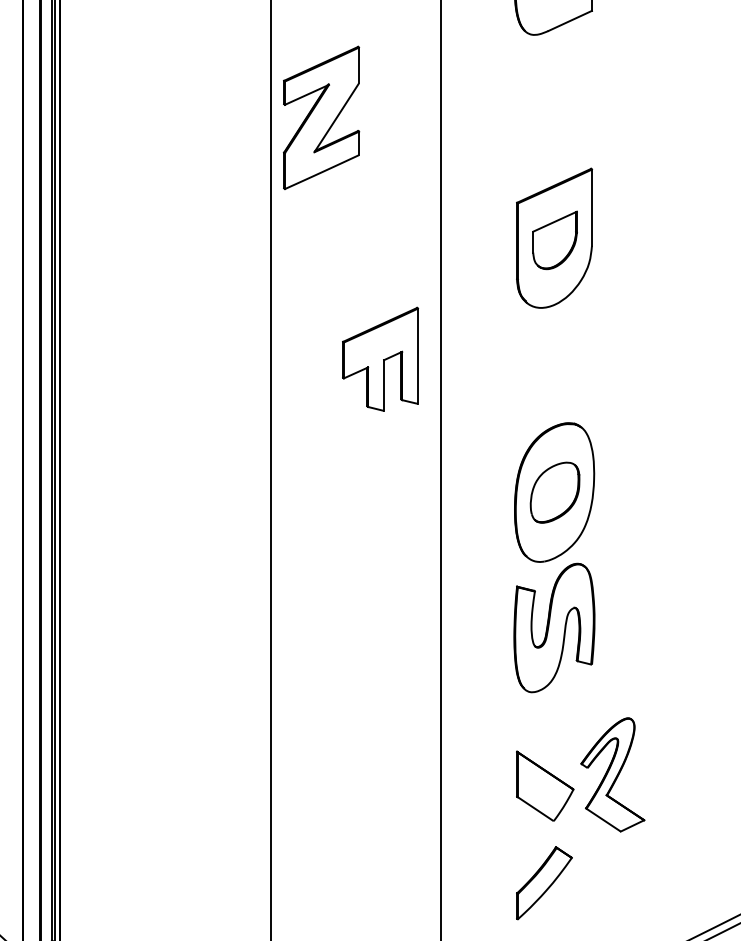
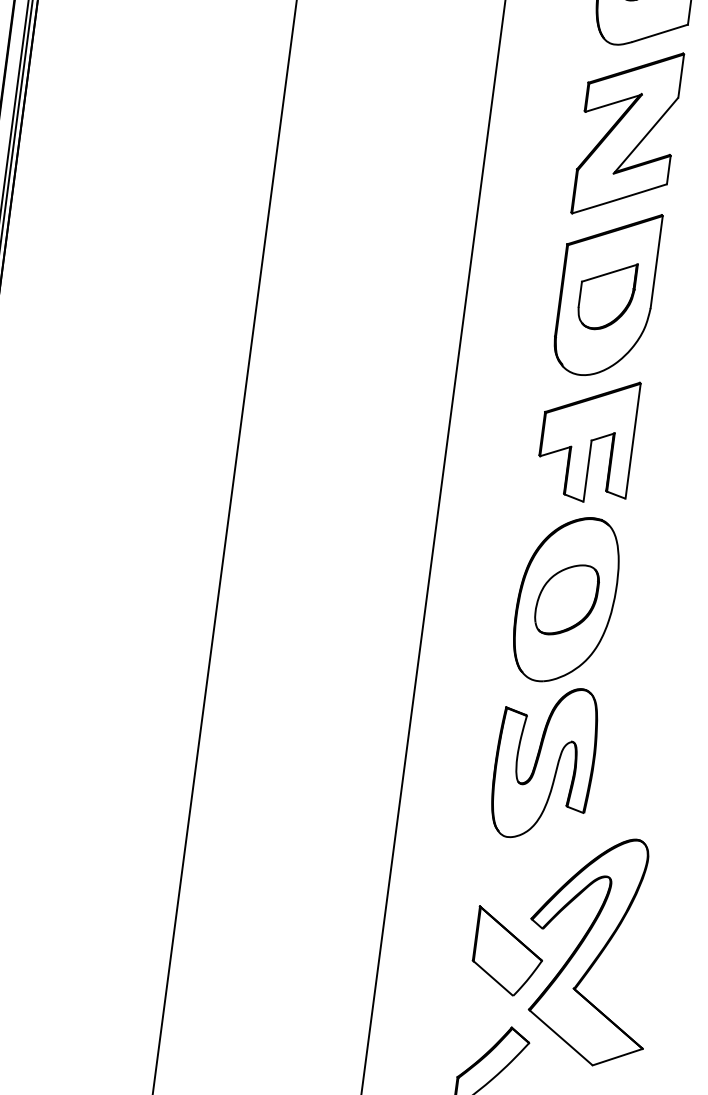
part: (321, 117) -> (627, 132), moved
part: (380, 358) -> (587, 437), moved
part: (612, 774) -> (591, 948), size x1.67

